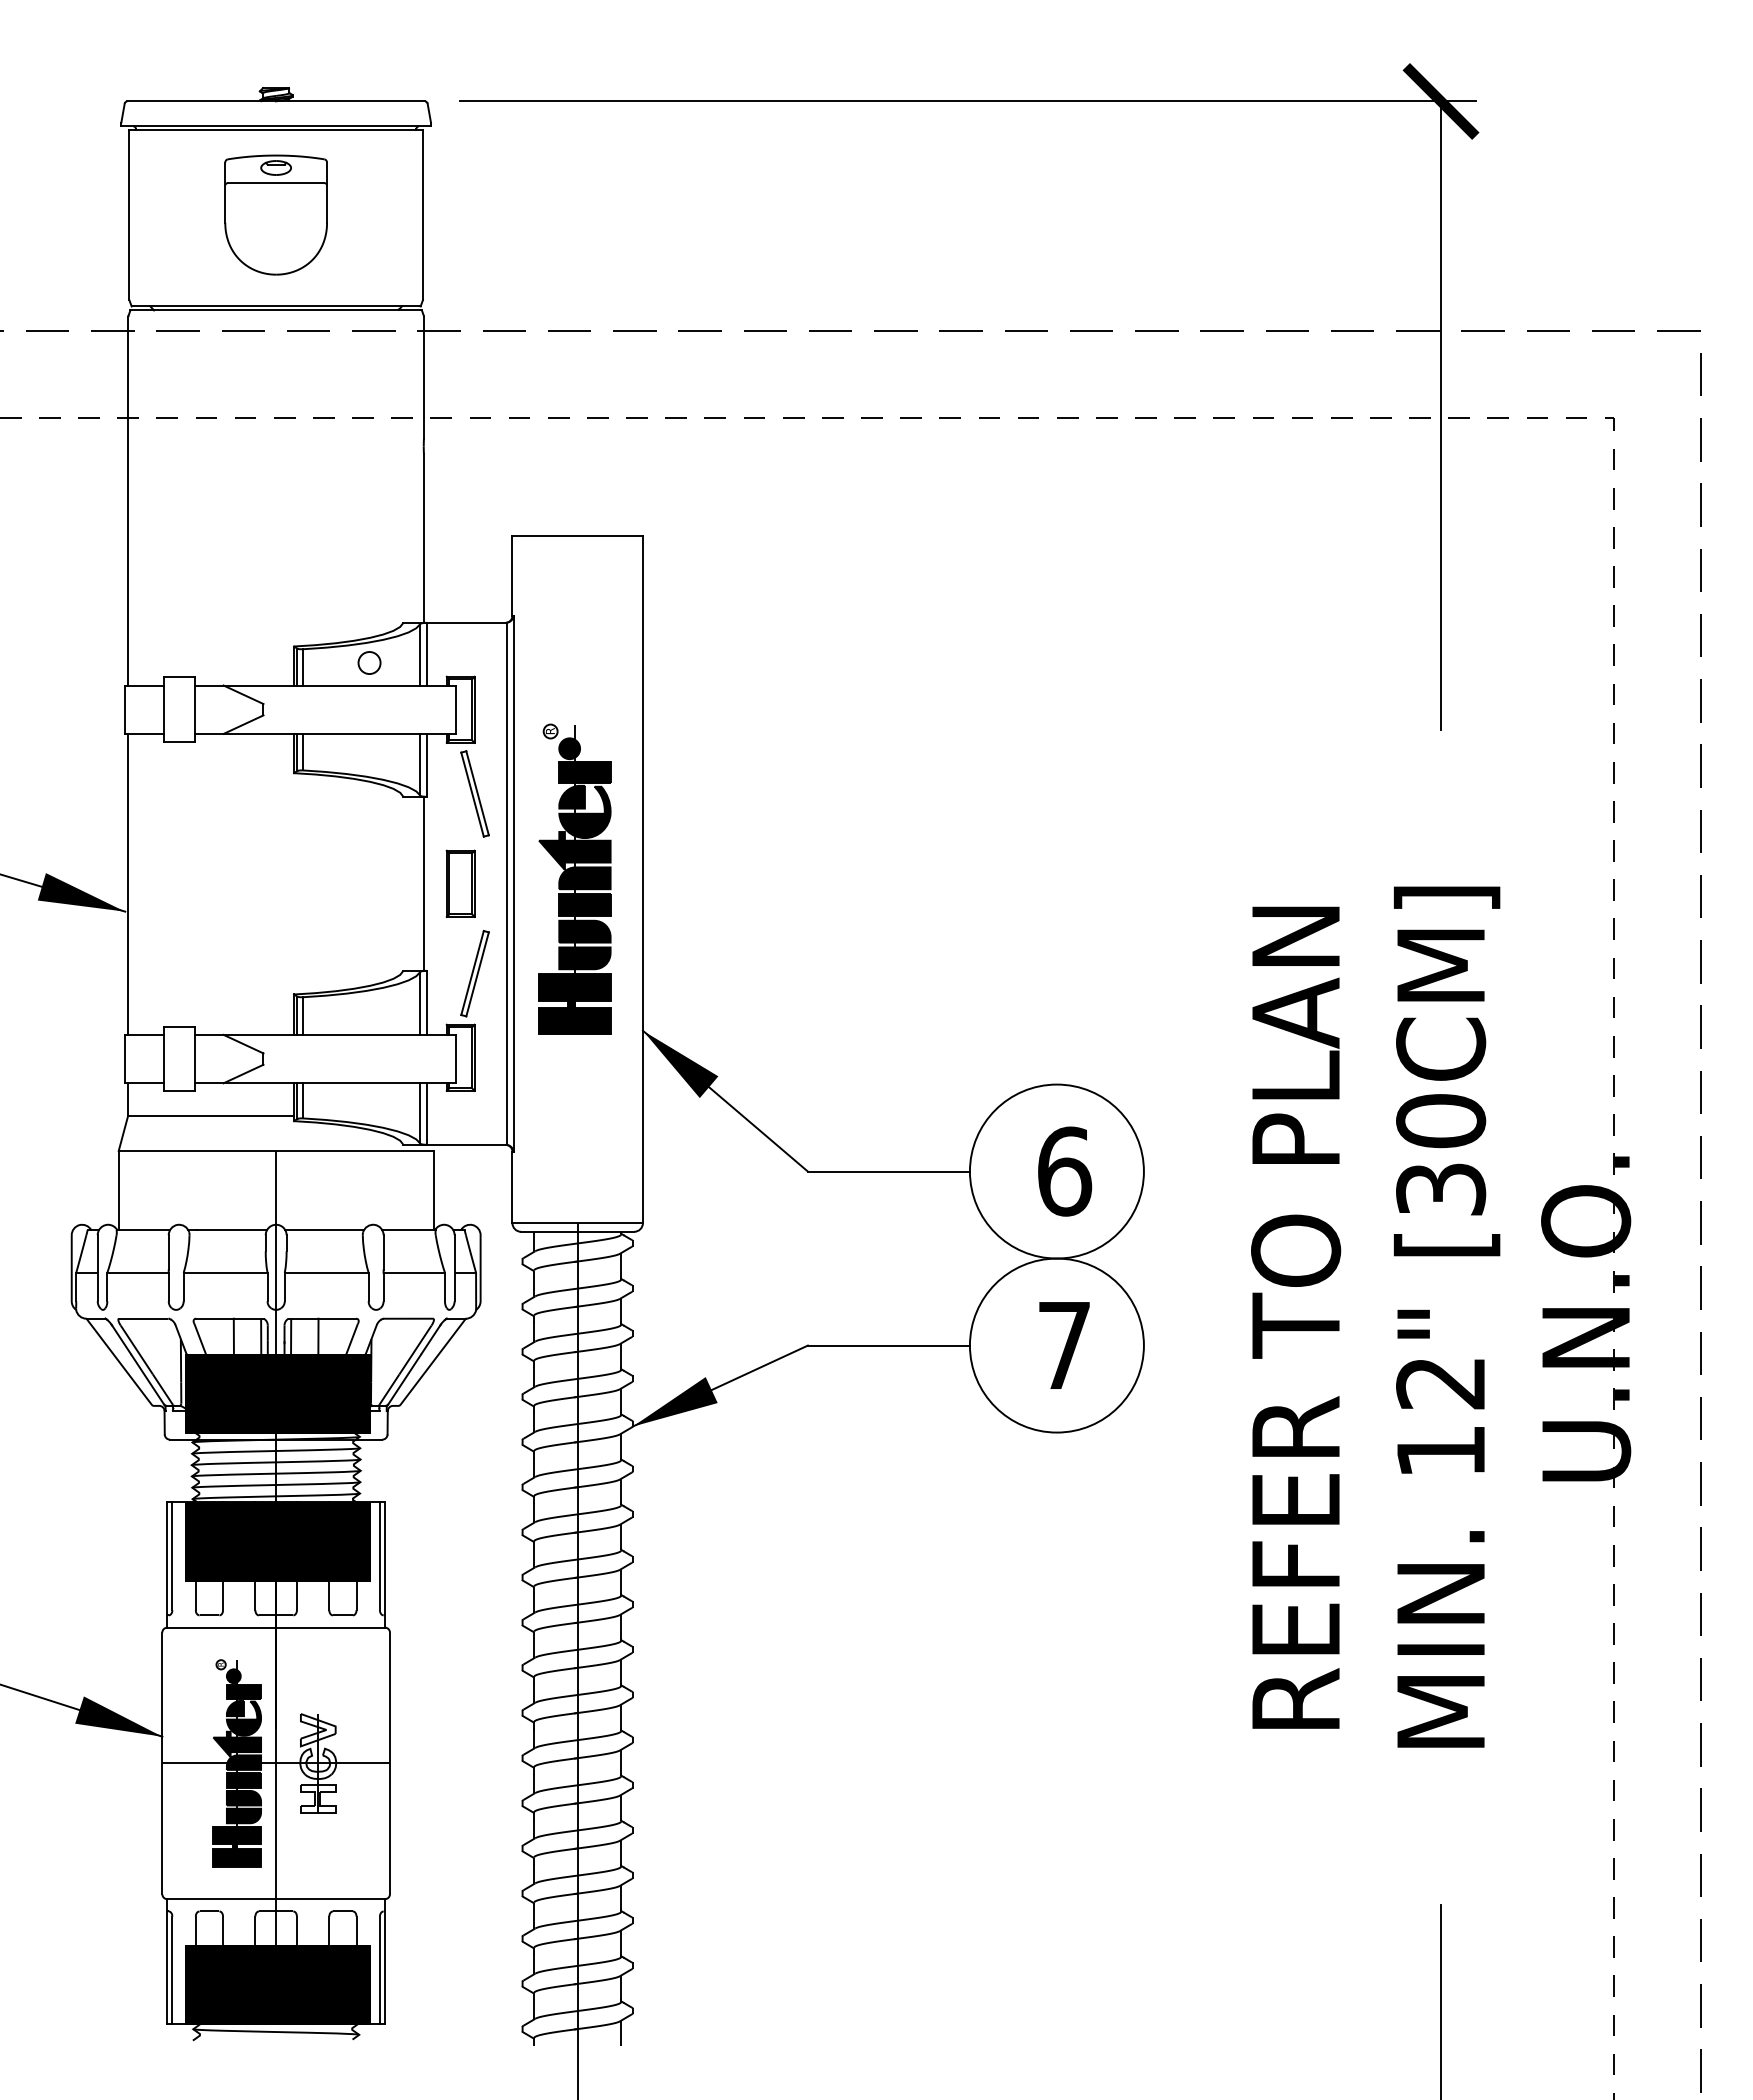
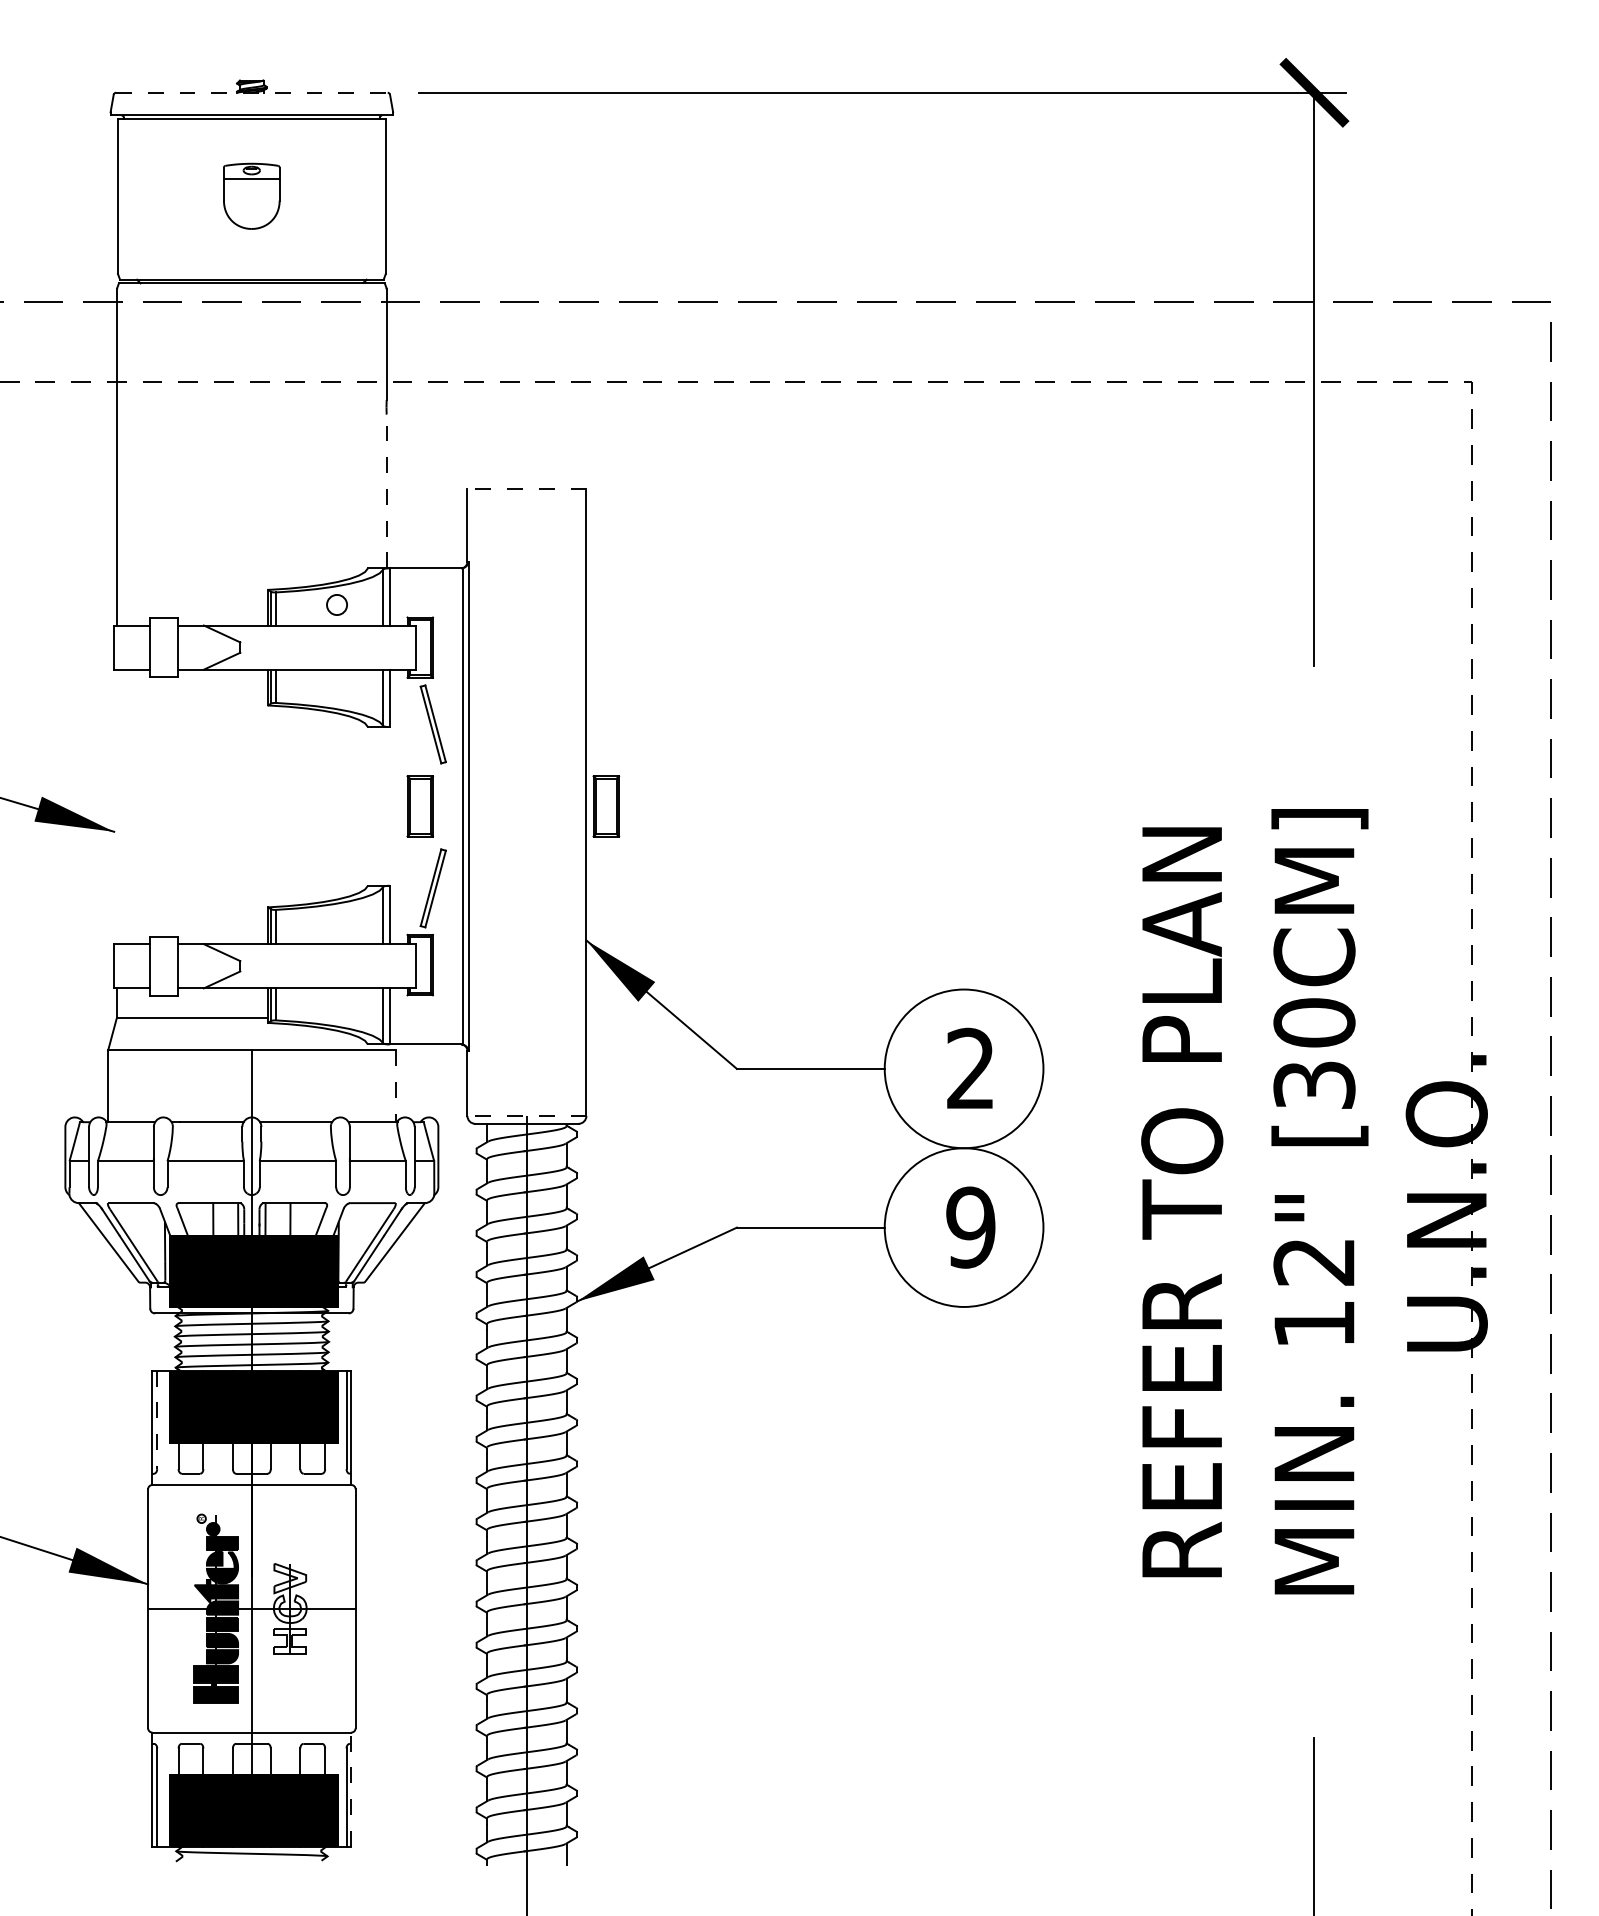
line: (276, 101) -> (252, 92), solid -> dashed
part: (275, 214) -> (251, 195), size x0.6
line: (577, 535) -> (526, 488), solid -> dashed
line: (423, 538) -> (386, 491), solid -> dashed
part: (574, 878) -> (524, 801), removed
line: (128, 883) -> (117, 806), removed
line: (423, 883) -> (386, 806), removed
part: (664, 883) -> (606, 806), added
text: (1065, 1171) -> (971, 1068), 6 -> 2
line: (433, 1191) -> (395, 1087), solid -> dashed
line: (577, 1223) -> (526, 1116), solid -> dashed
text: (1064, 1345) -> (970, 1227), 7 -> 9
line: (172, 1556) -> (157, 1420), solid -> dashed
line: (385, 1961) -> (351, 1789), solid -> dashed

